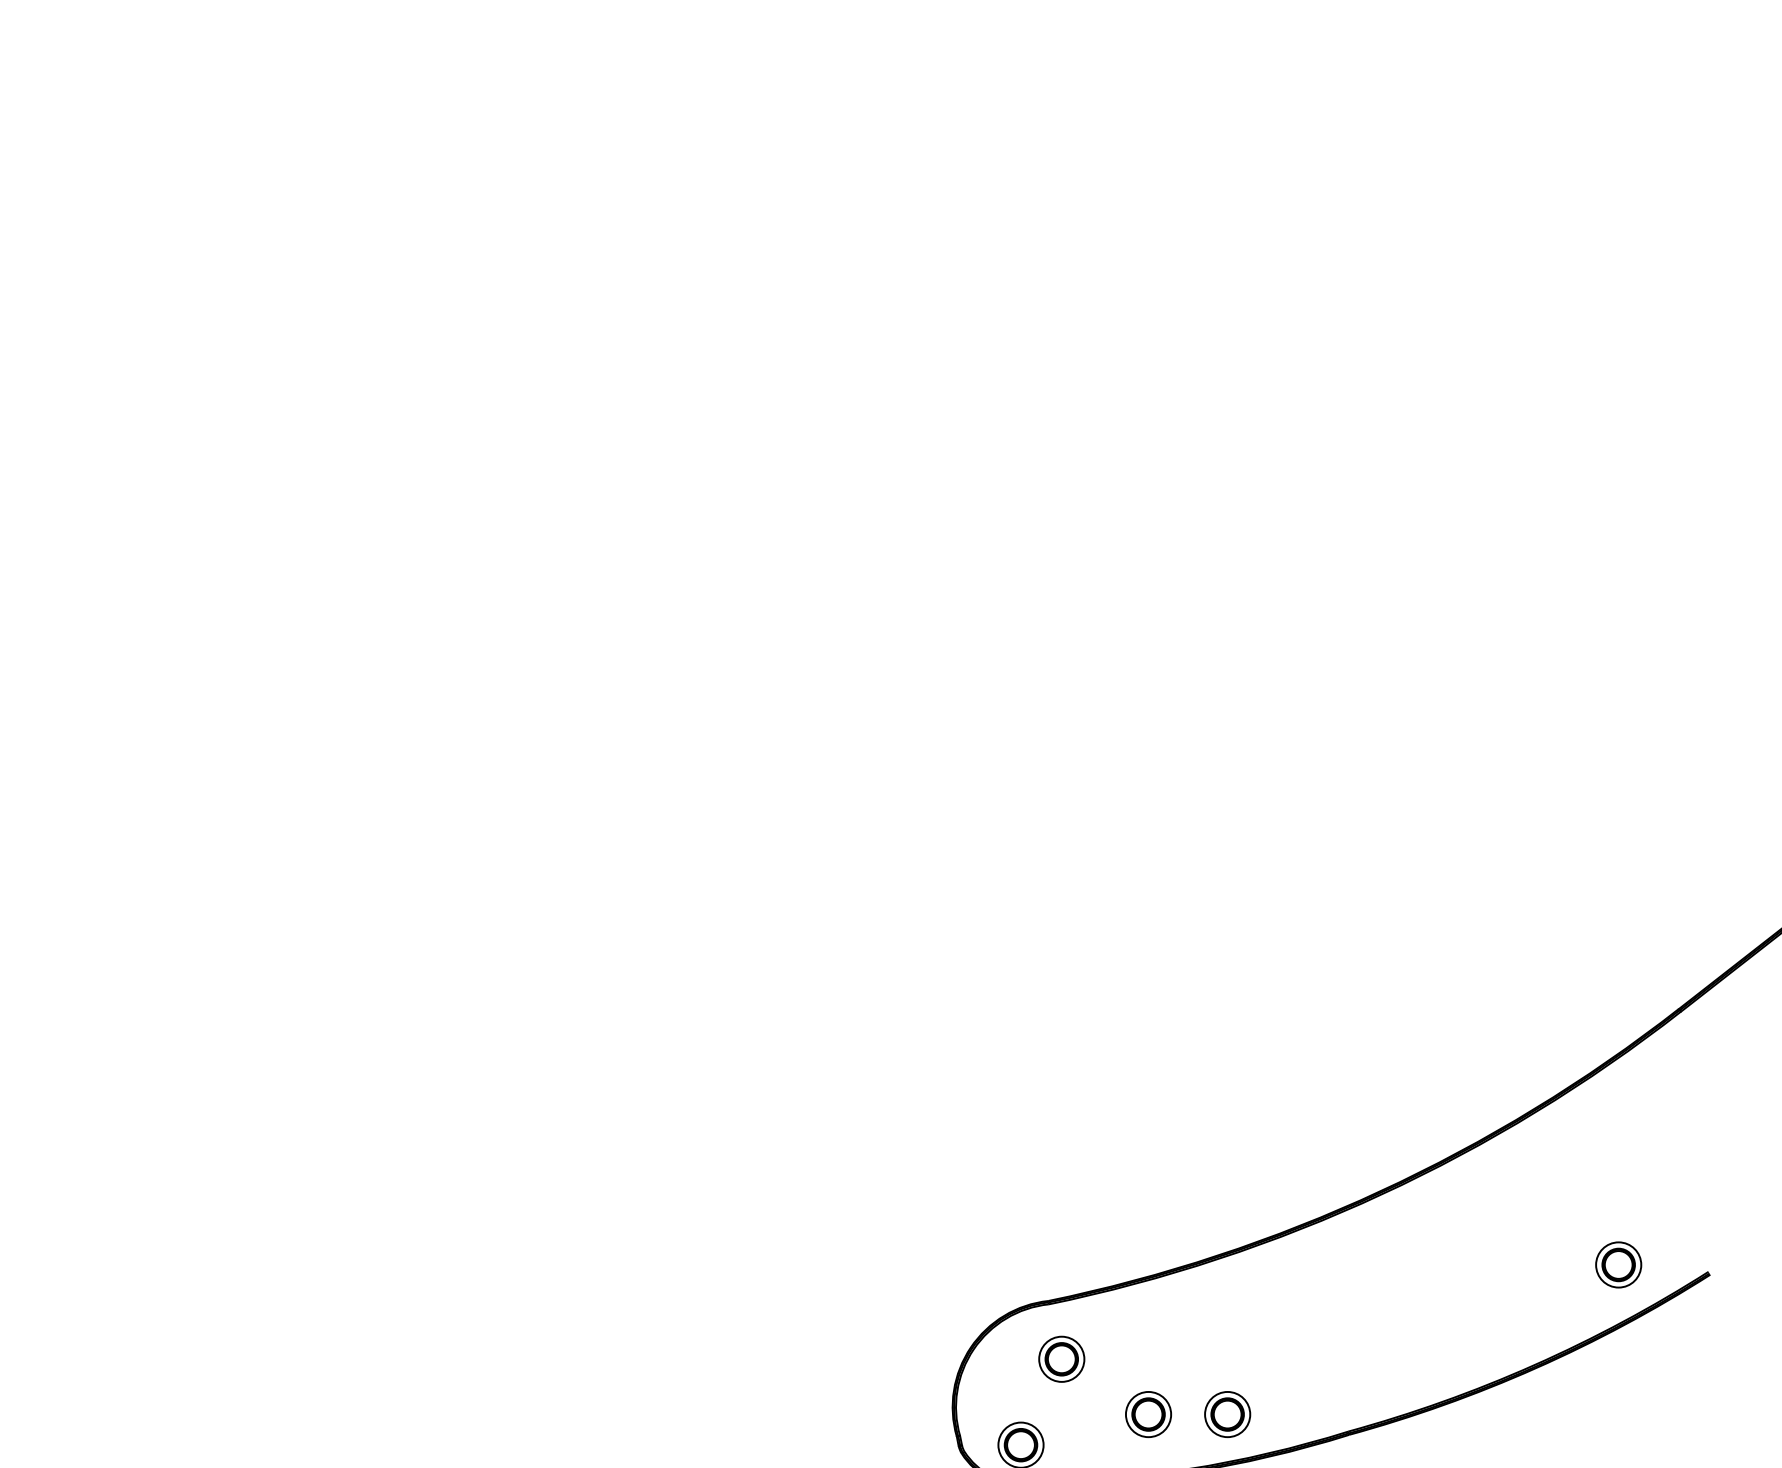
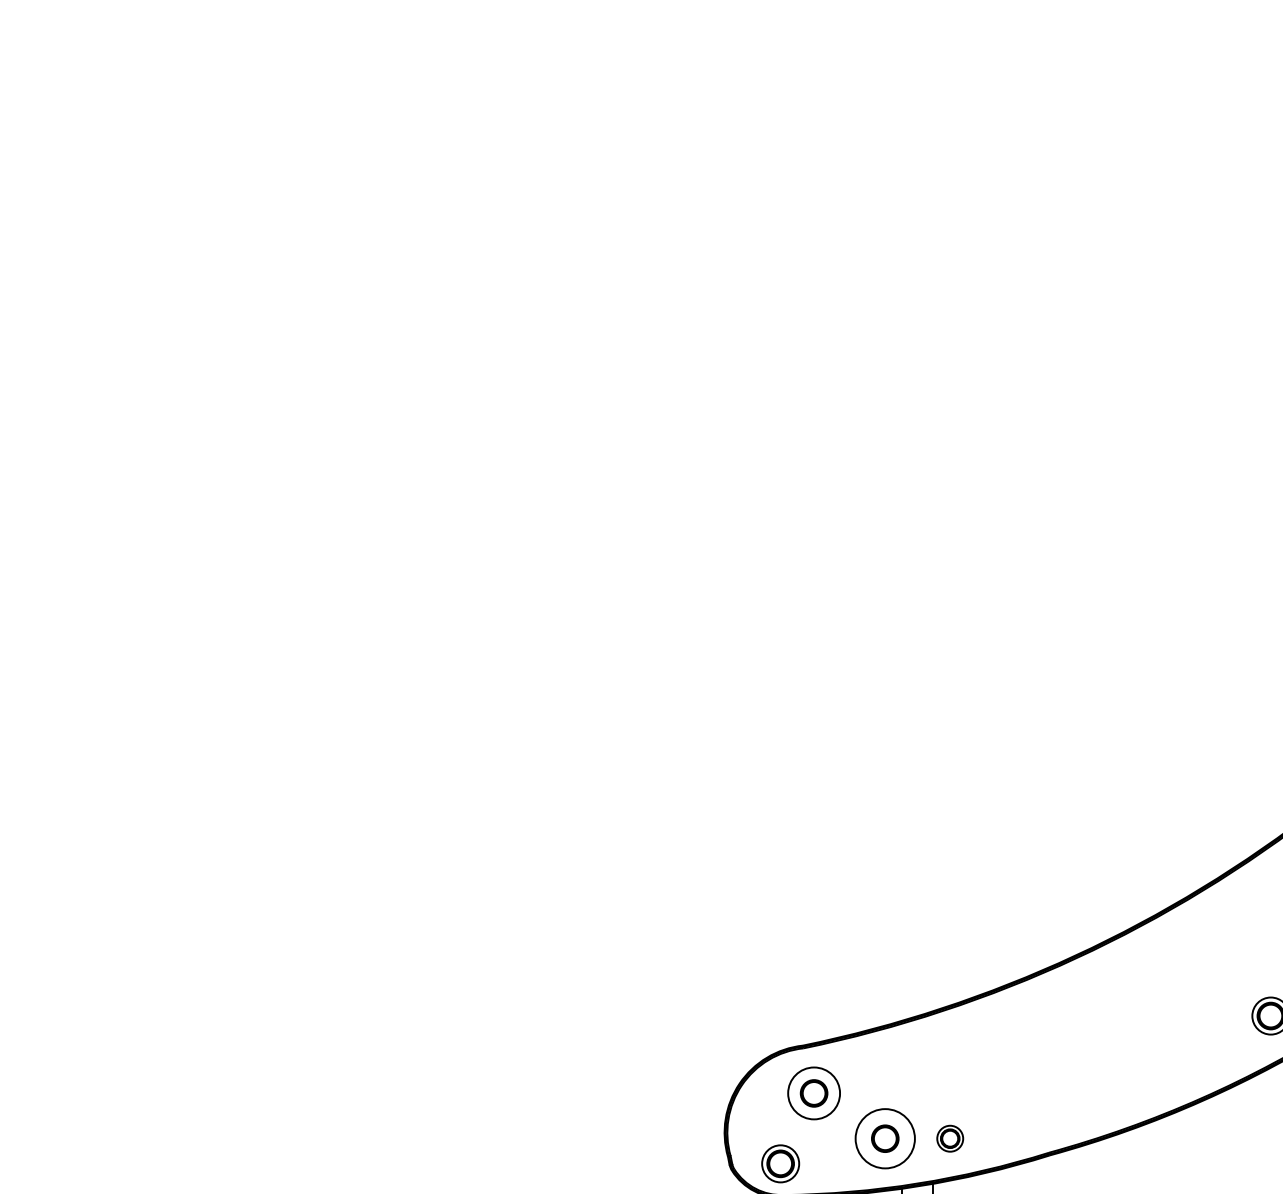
circle: (1061, 1358) -> (813, 1092), size x1.4
circle: (1148, 1414) -> (885, 1138), size x1.6
part: (1227, 1414) -> (950, 1138), size x0.7

